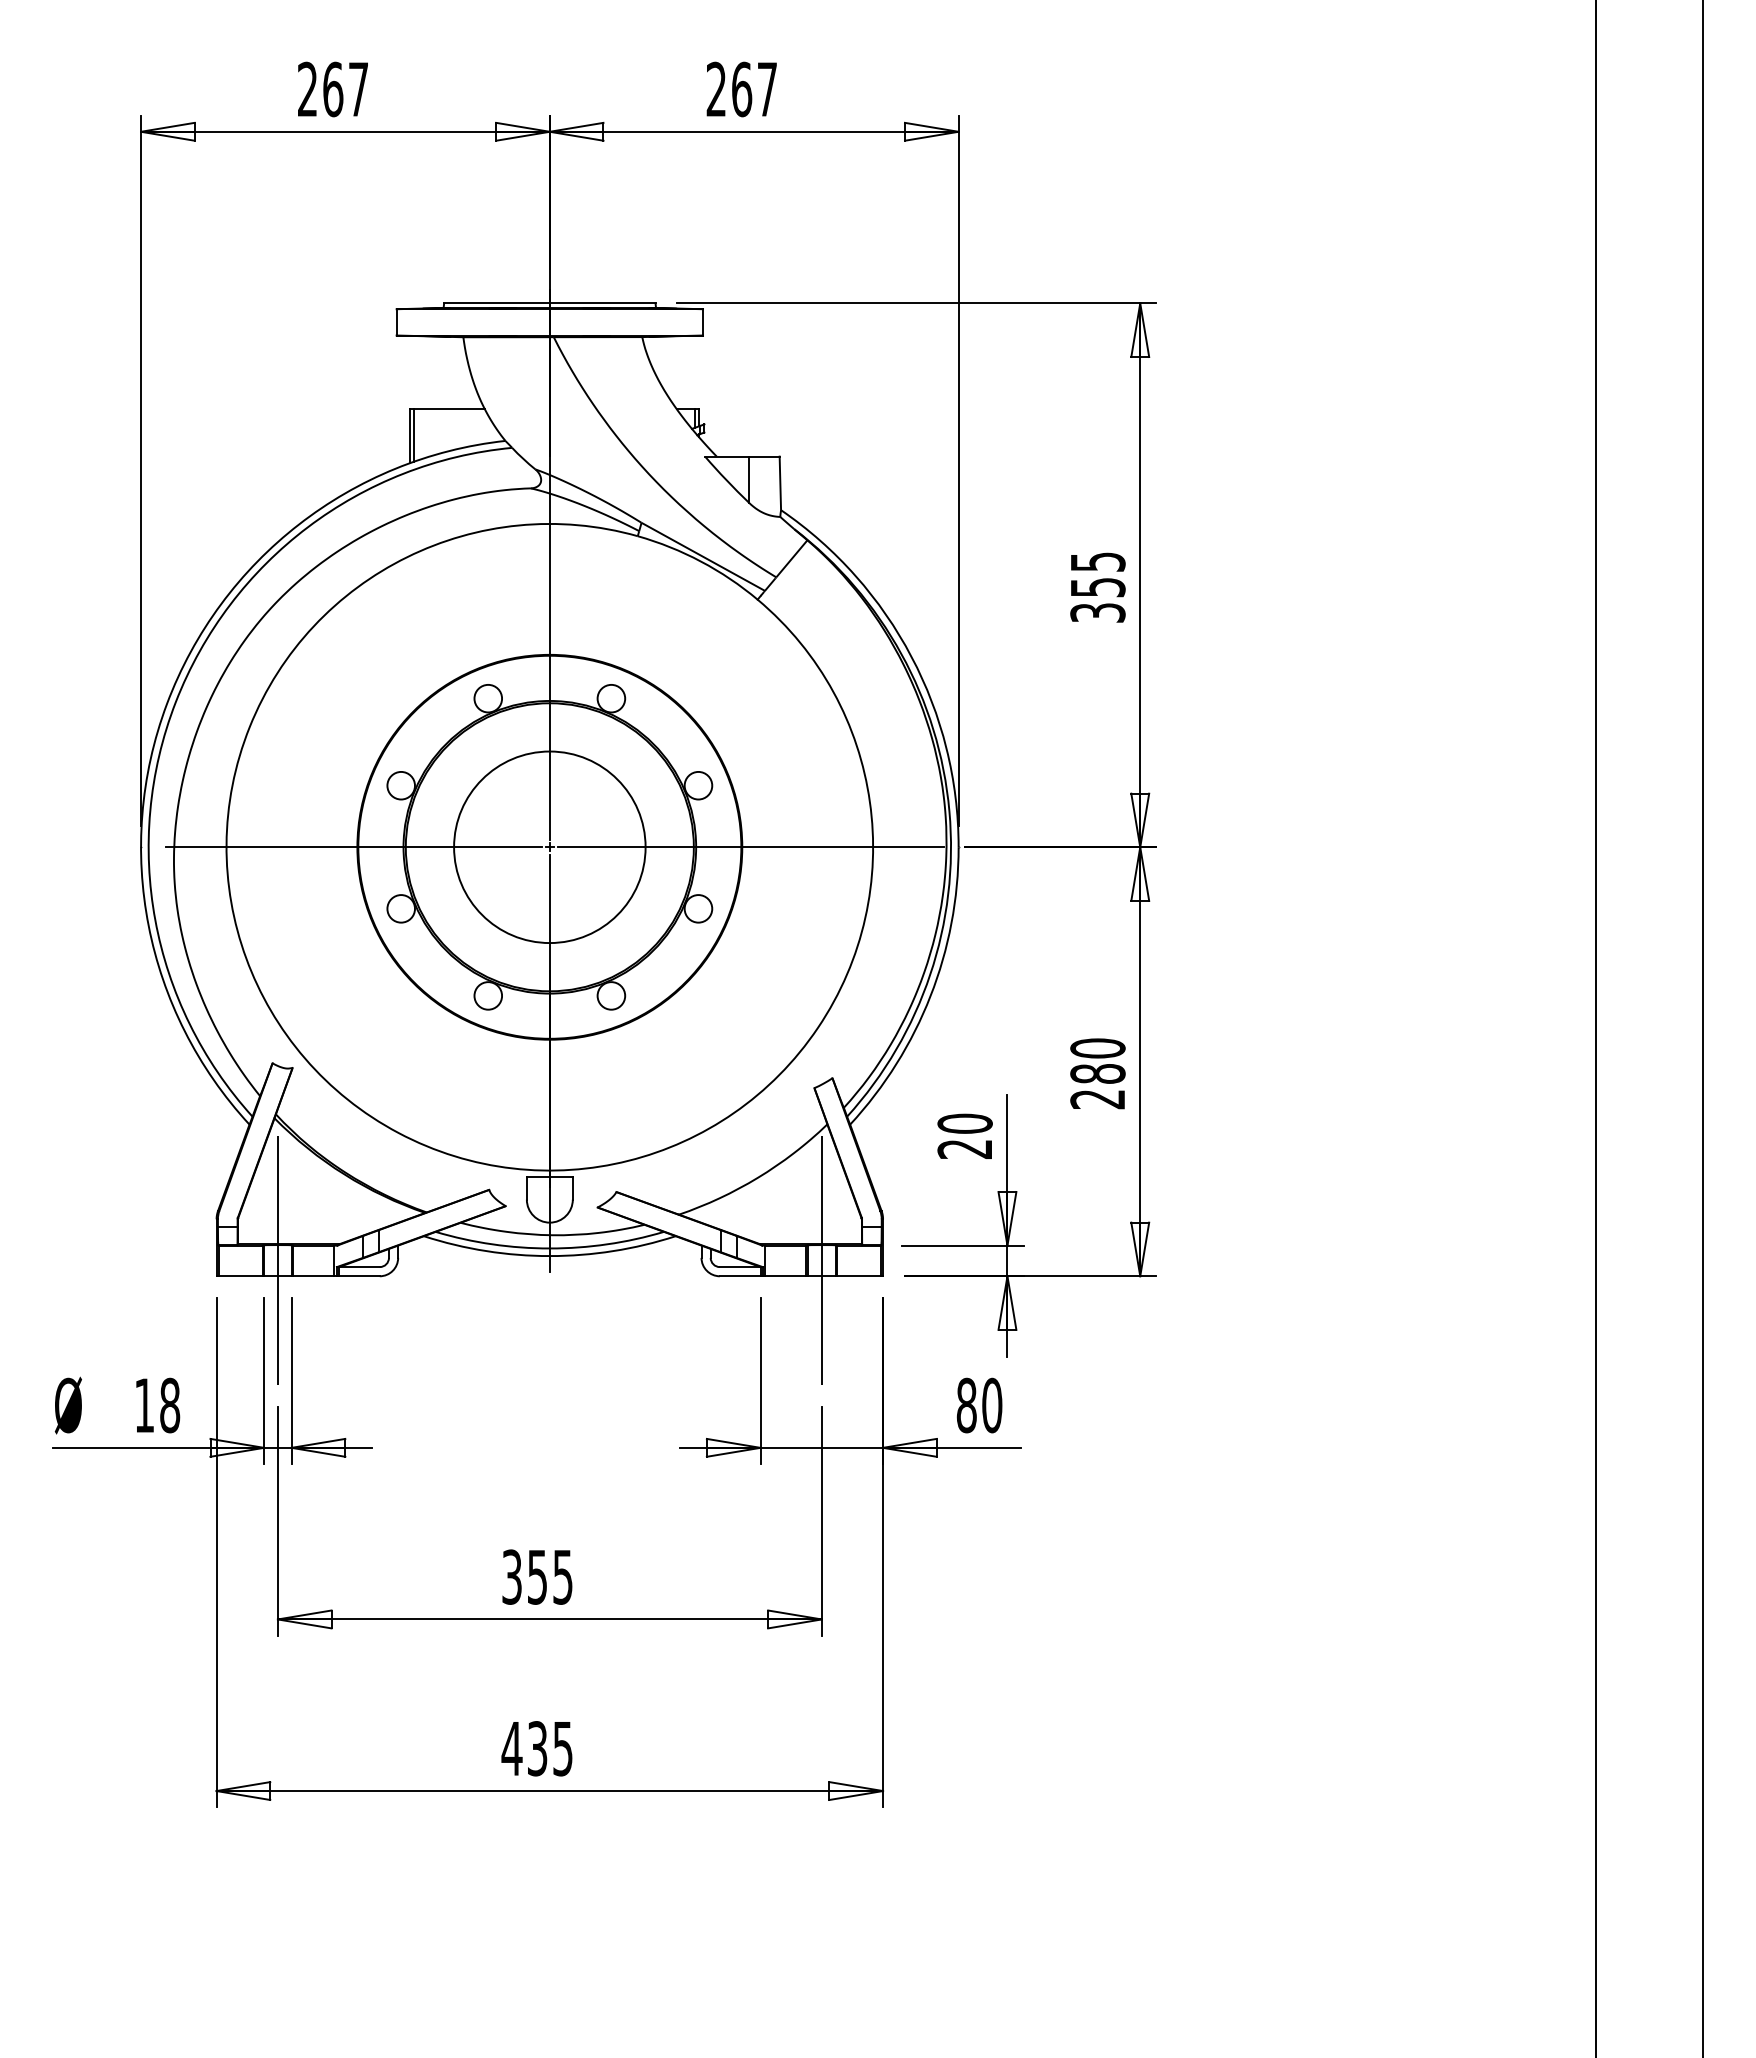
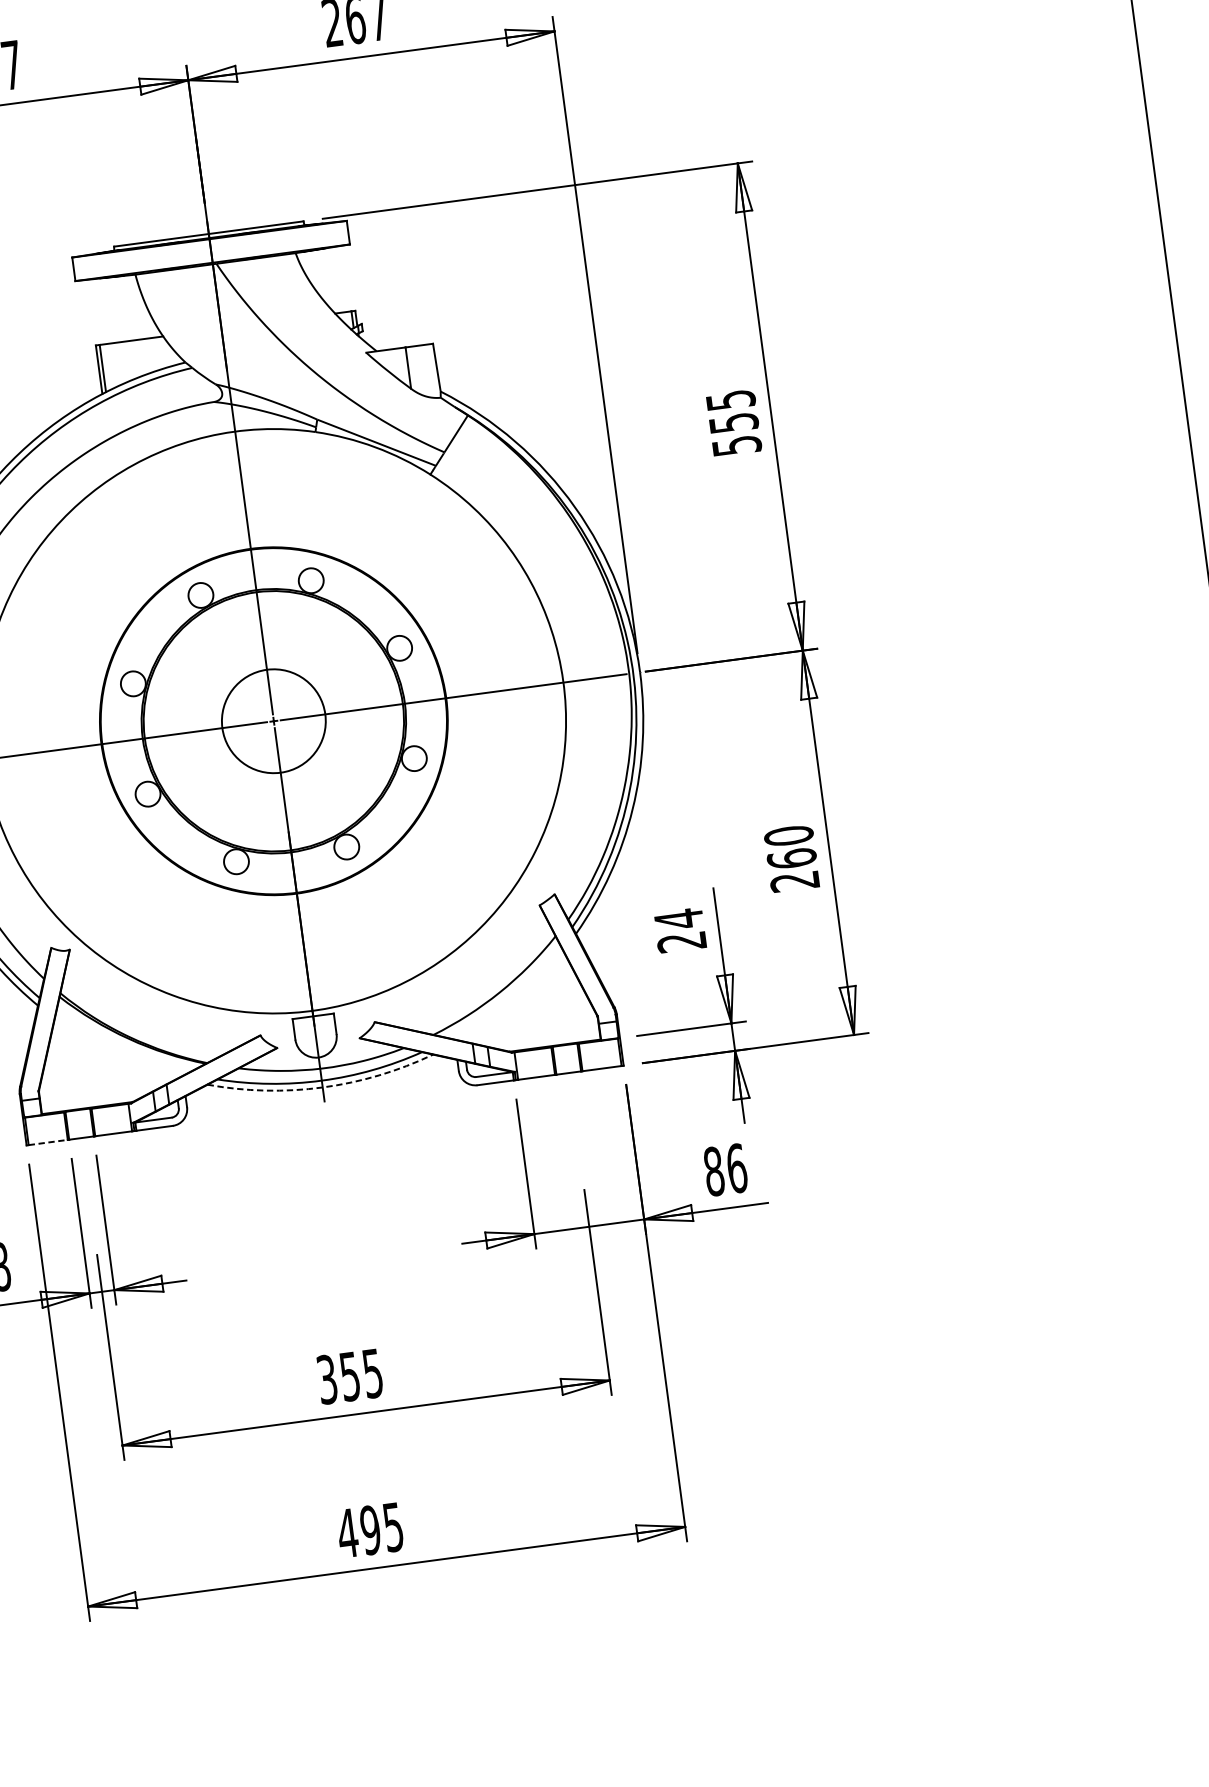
text: (1097, 612) -> (736, 445), 355 -> 555
circle: (549, 847) -> (273, 721), size x0.6
text: (1097, 1073) -> (791, 858), 280 -> 260
text: (964, 1123) -> (678, 919), 20 -> 24
arc: (549, 1256) -> (322, 1087), solid -> dashed
line: (277, 1260) -> (79, 1123), removed
line: (821, 1260) -> (566, 1058), removed
line: (240, 1276) -> (48, 1142), solid -> dashed
text: (992, 1405) -> (737, 1168), 80 -> 86
text: (537, 1748) -> (370, 1530), 435 -> 495

